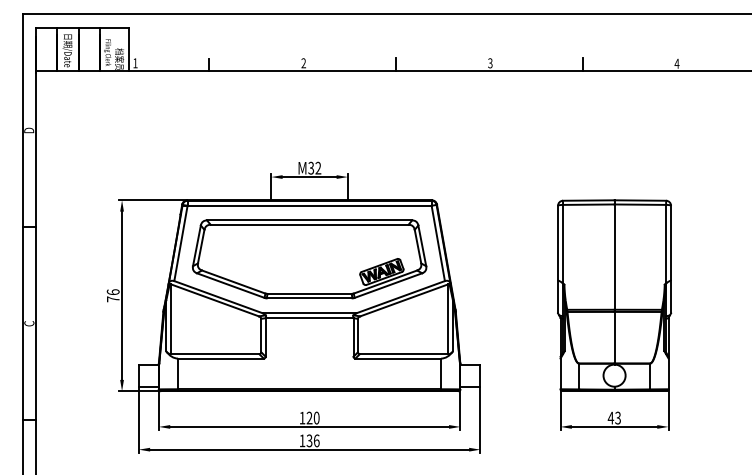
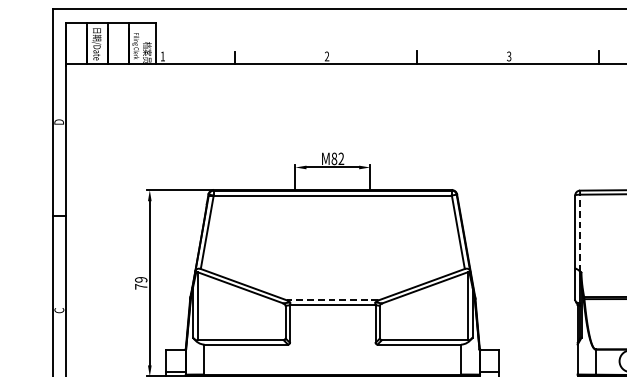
text: (311, 167) -> (334, 158), M32 -> M82
line: (563, 243) -> (580, 232), solid -> dashed
part: (309, 259) -> (332, 247), removed
text: (112, 292) -> (140, 280), 76 -> 79
line: (309, 313) -> (332, 300), solid -> dashed

